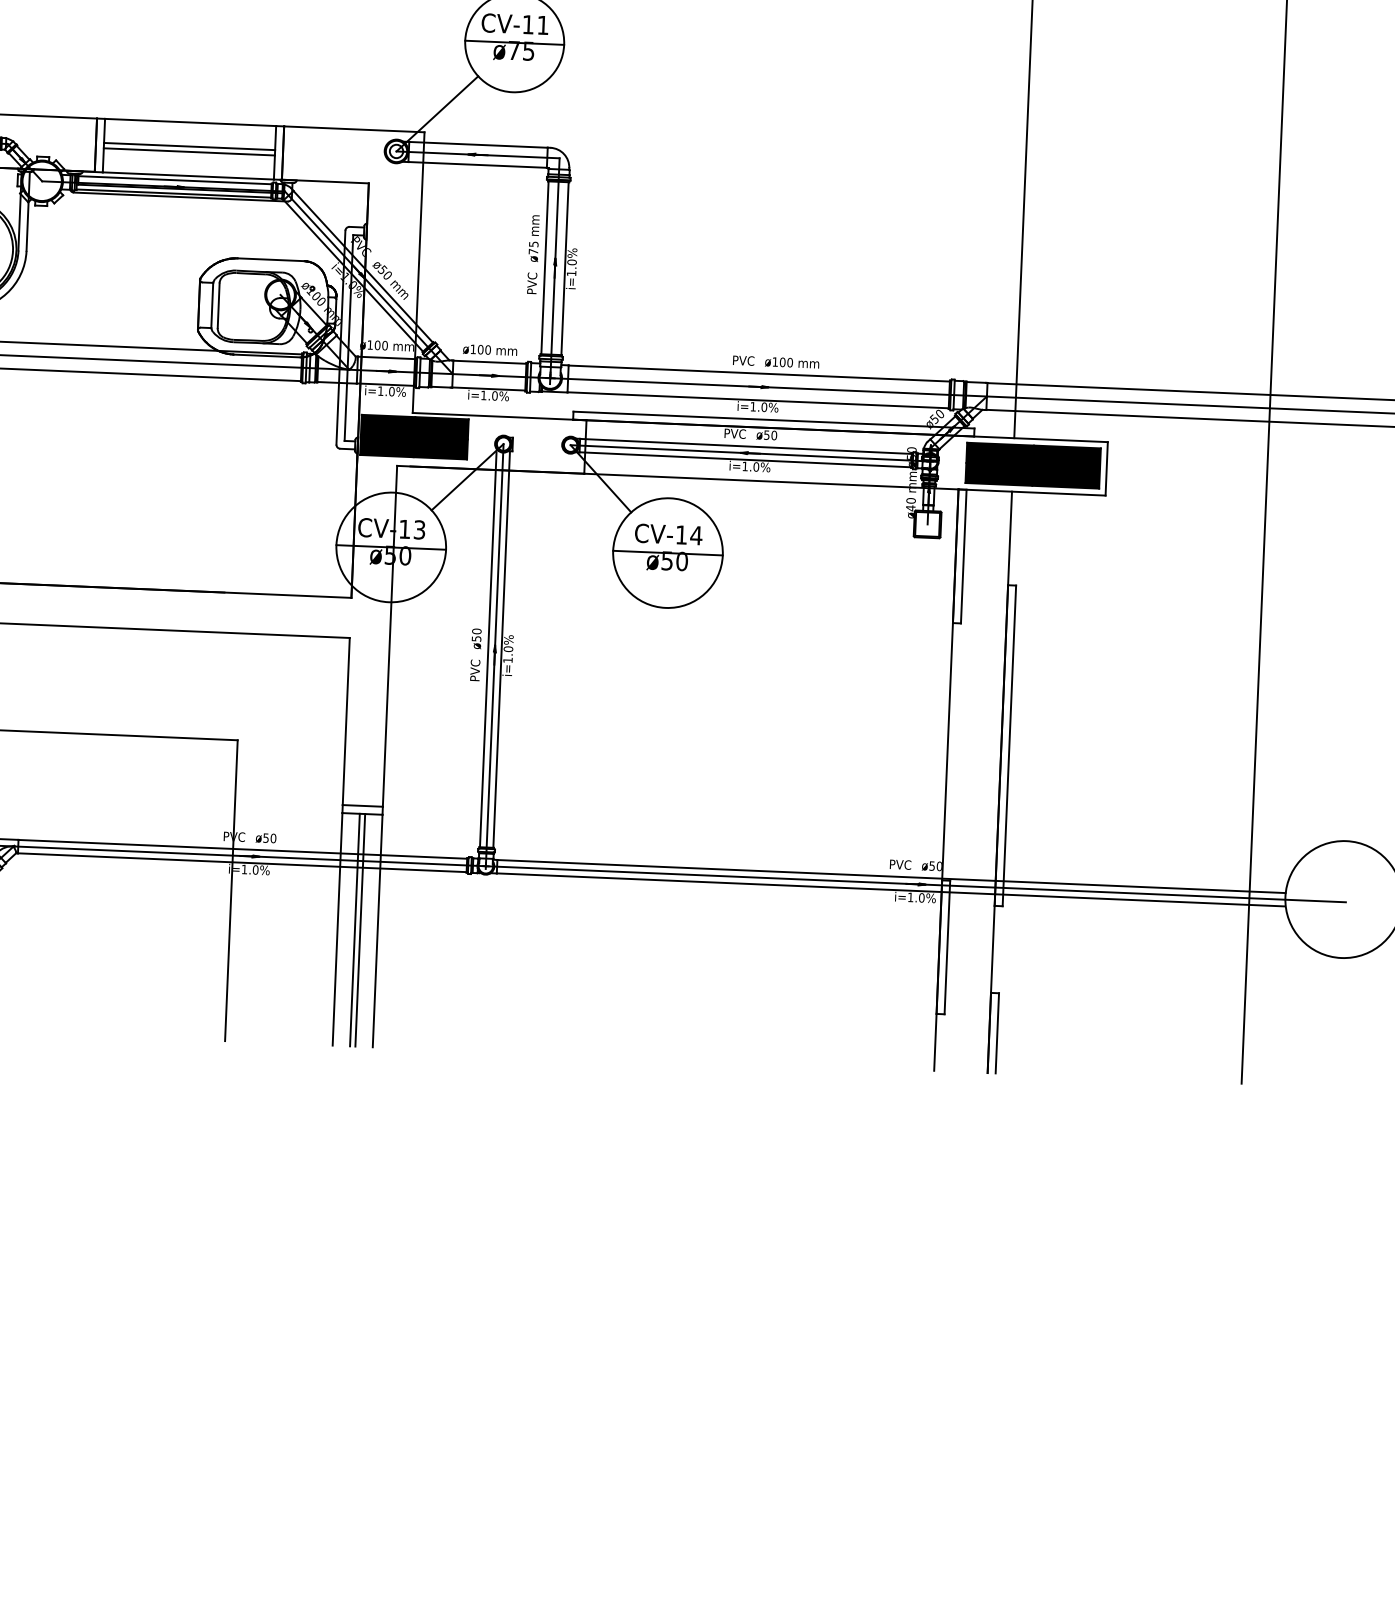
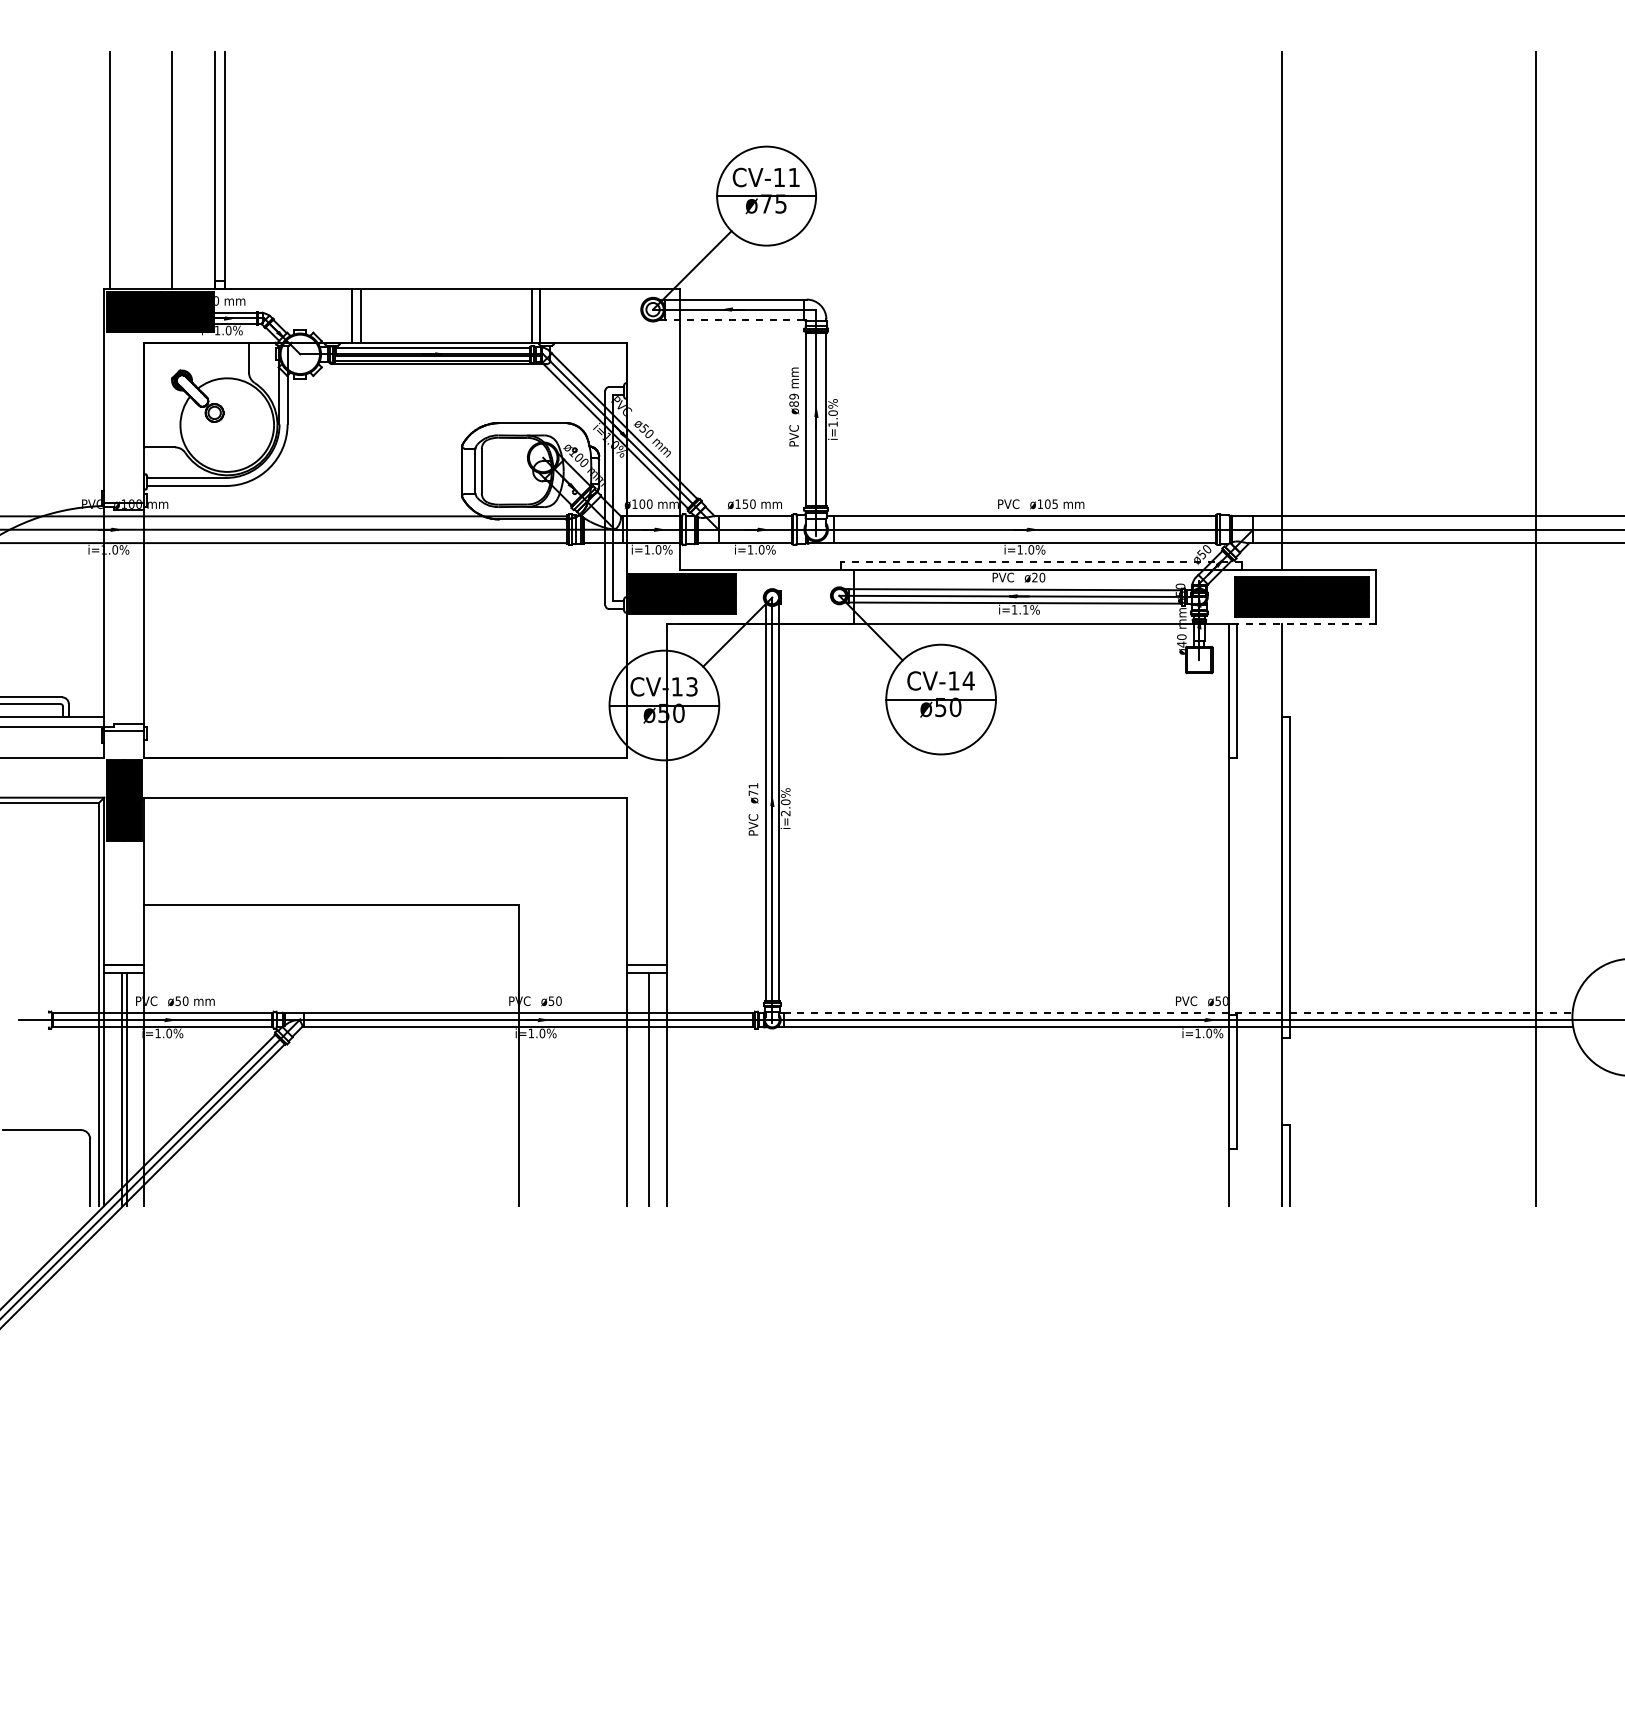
line: (188, 146) -> (445, 313), removed
line: (188, 151) -> (445, 318), removed
line: (477, 164) -> (734, 319), solid -> dashed
text: (533, 247) -> (793, 399), ø75 -> ø89
text: (480, 349) -> (745, 503), ø100 -> ø150
text: (790, 361) -> (1055, 503), ø100 -> ø105
line: (774, 420) -> (1041, 562), solid -> dashed
text: (766, 435) -> (1034, 577), ø50 -> ø20
text: (756, 466) -> (1025, 609), i=1.0% -> i=1.1%
line: (1032, 492) -> (1302, 623), solid -> dashed
text: (476, 635) -> (753, 789), ø50 -> ø71
text: (507, 660) -> (785, 813), i=1.0% -> i=2.0%
line: (892, 876) -> (1178, 1013), solid -> dashed
line: (355, 929) -> (644, 1088), removed

